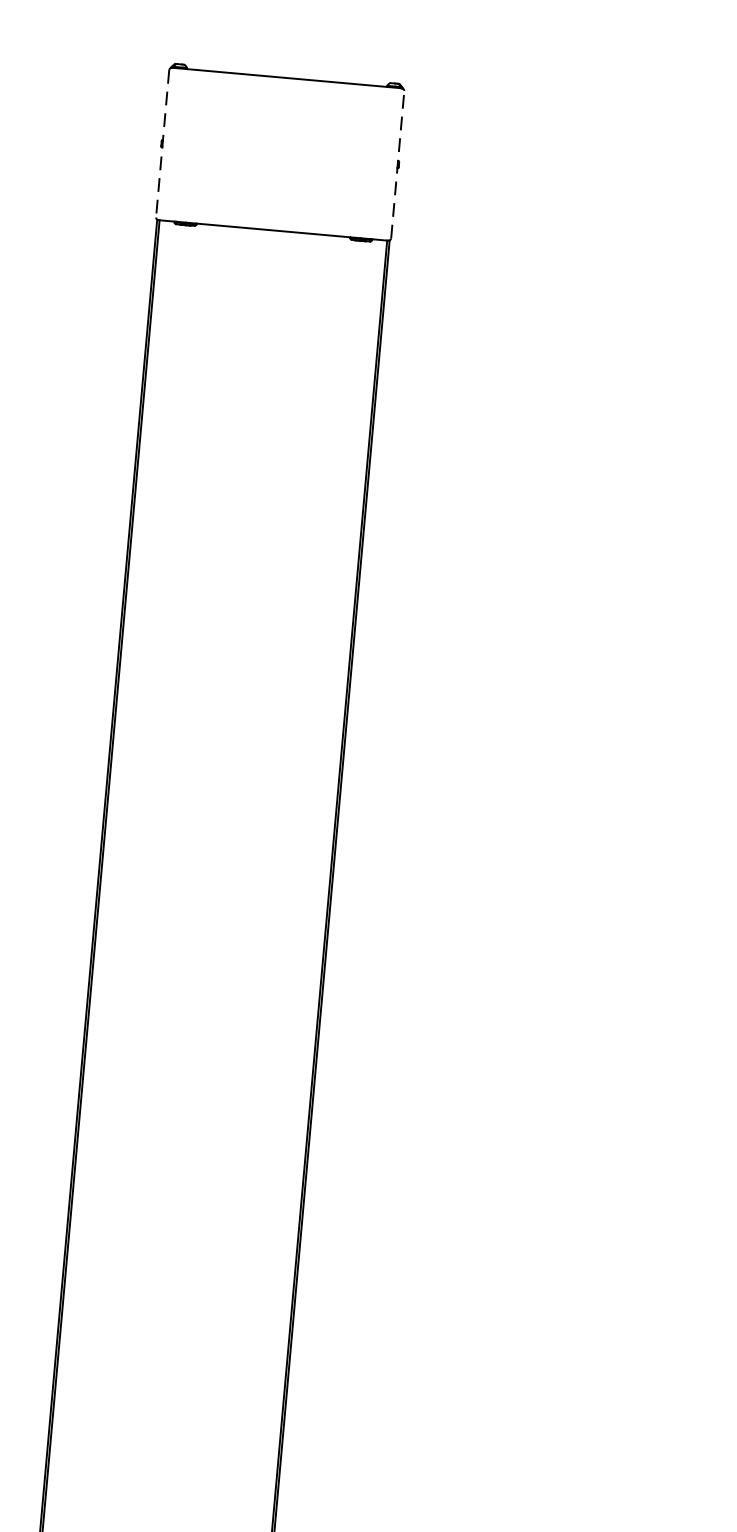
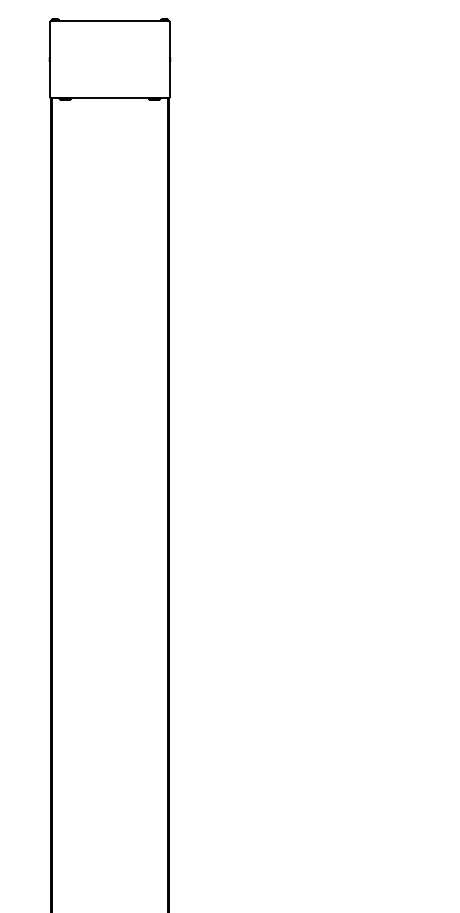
line: (163, 143) -> (50, 59), dashed -> solid
line: (397, 164) -> (169, 59), dashed -> solid

